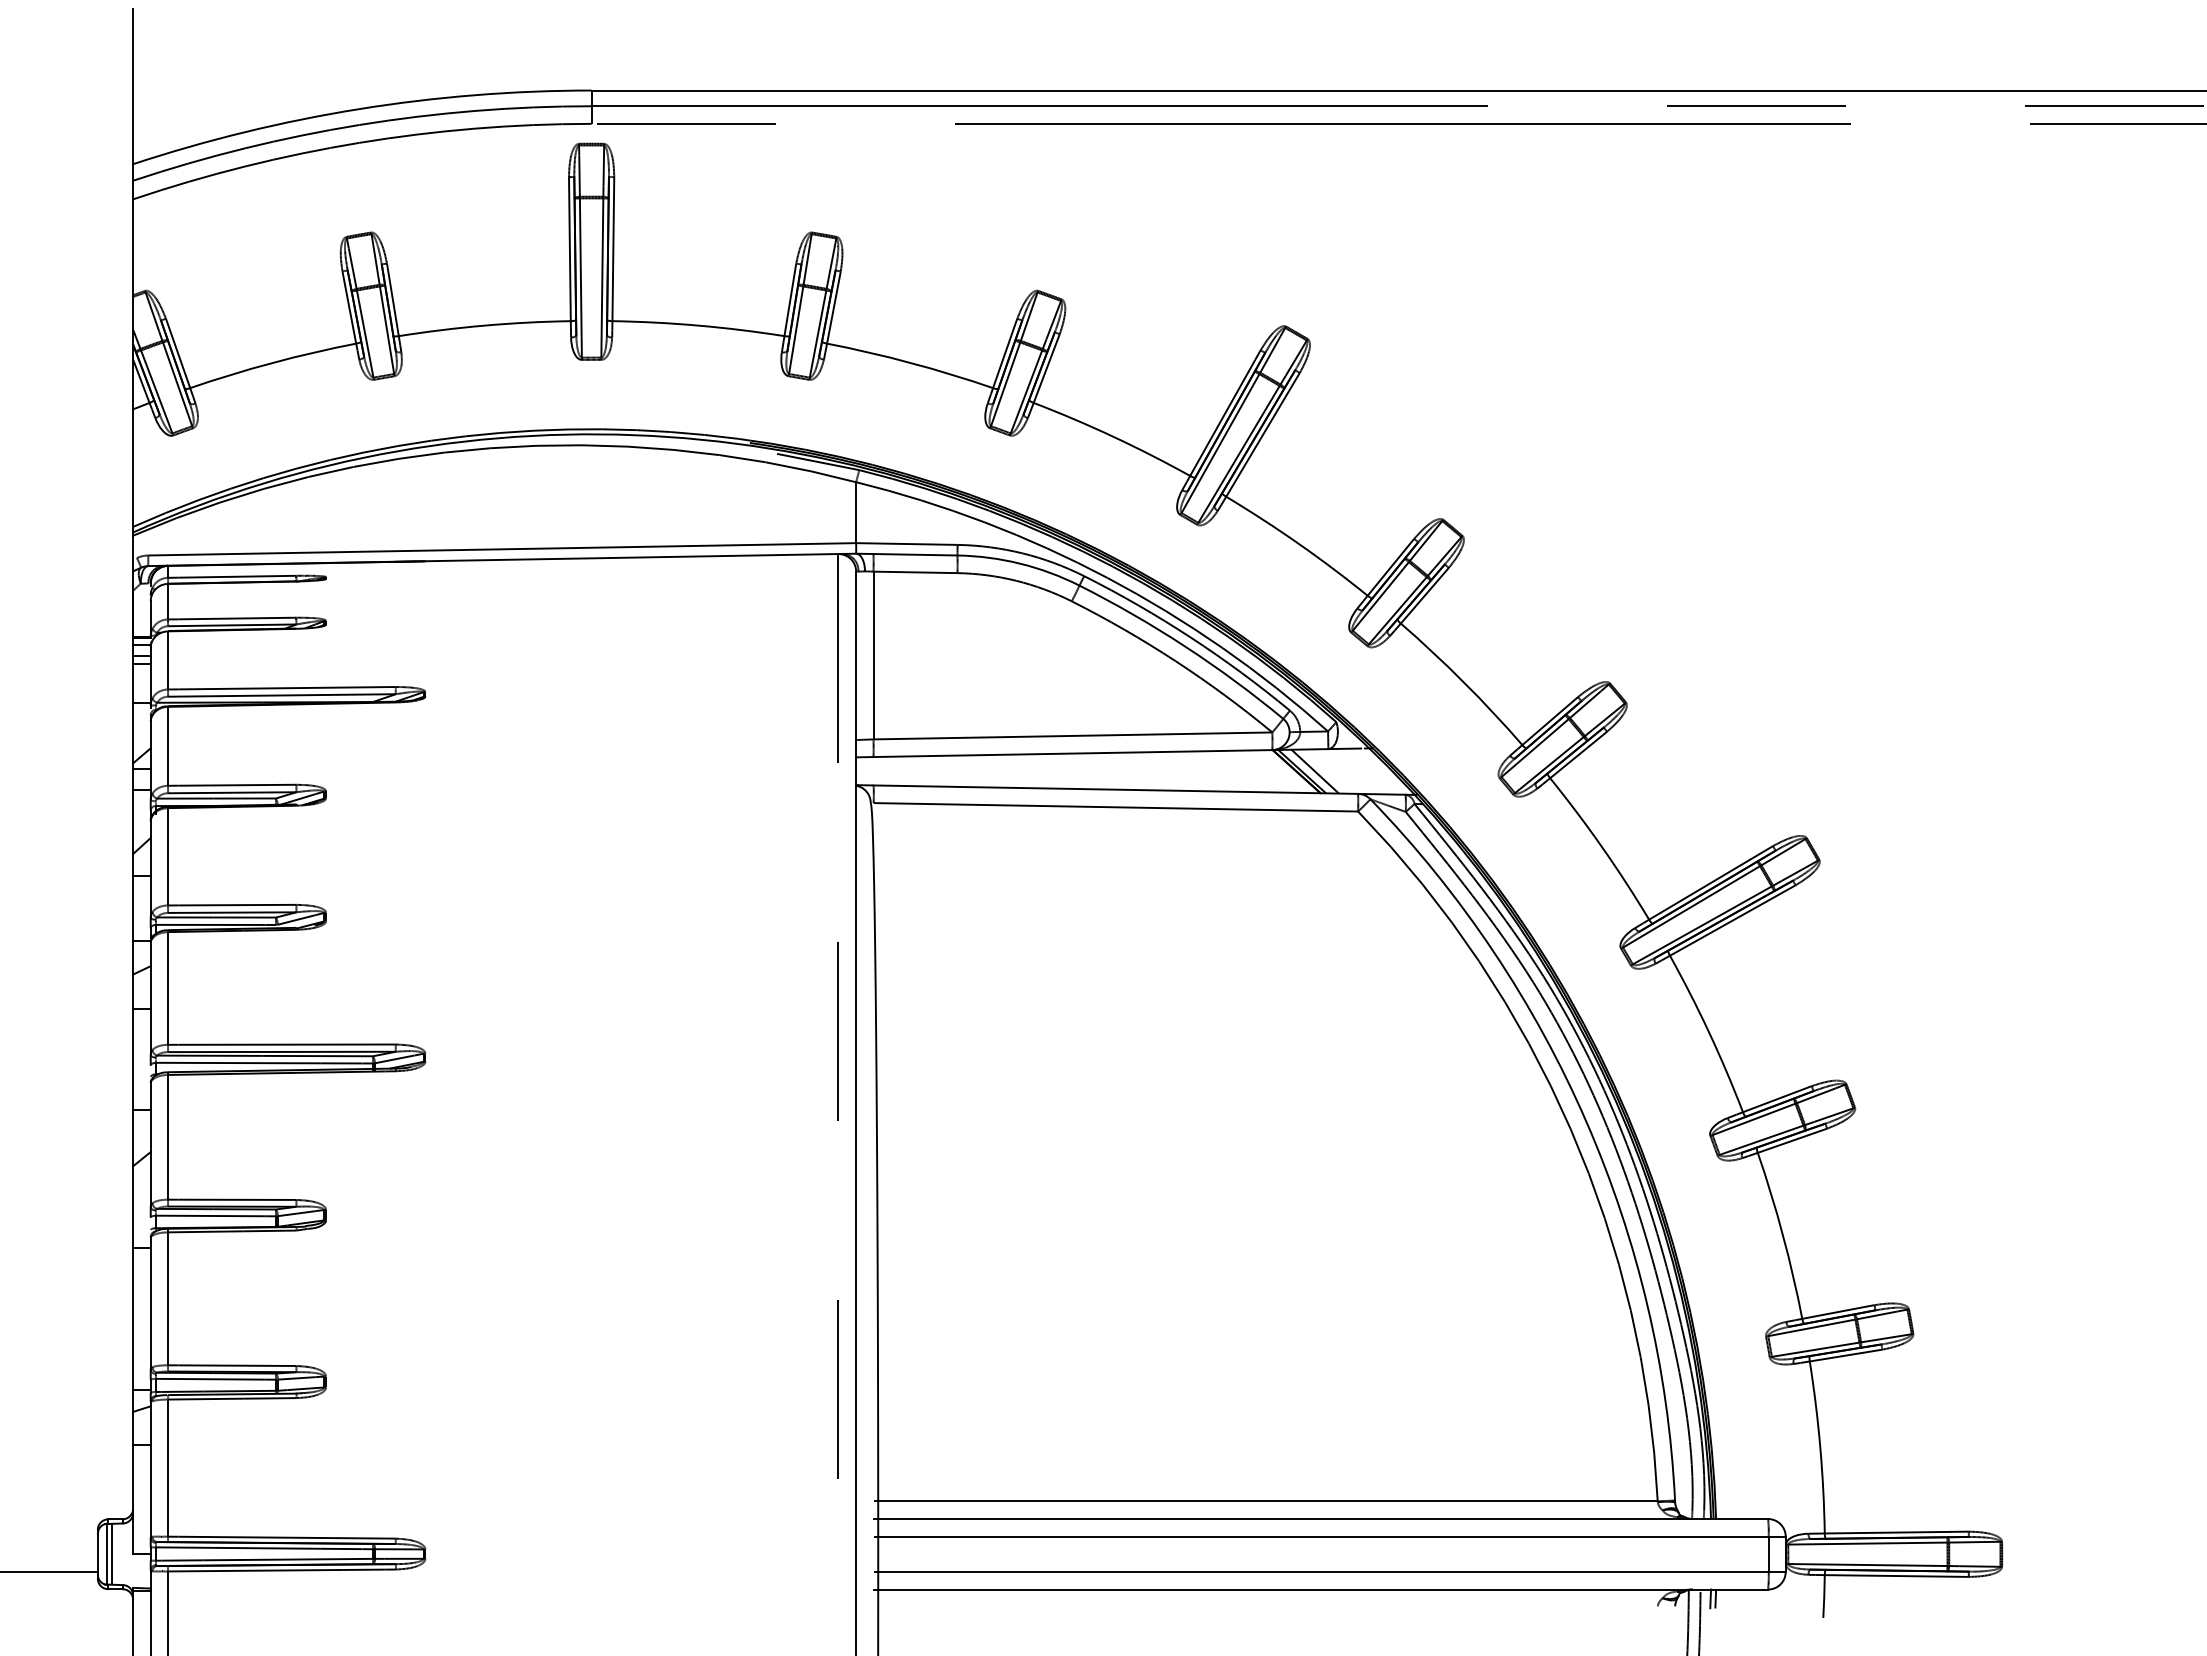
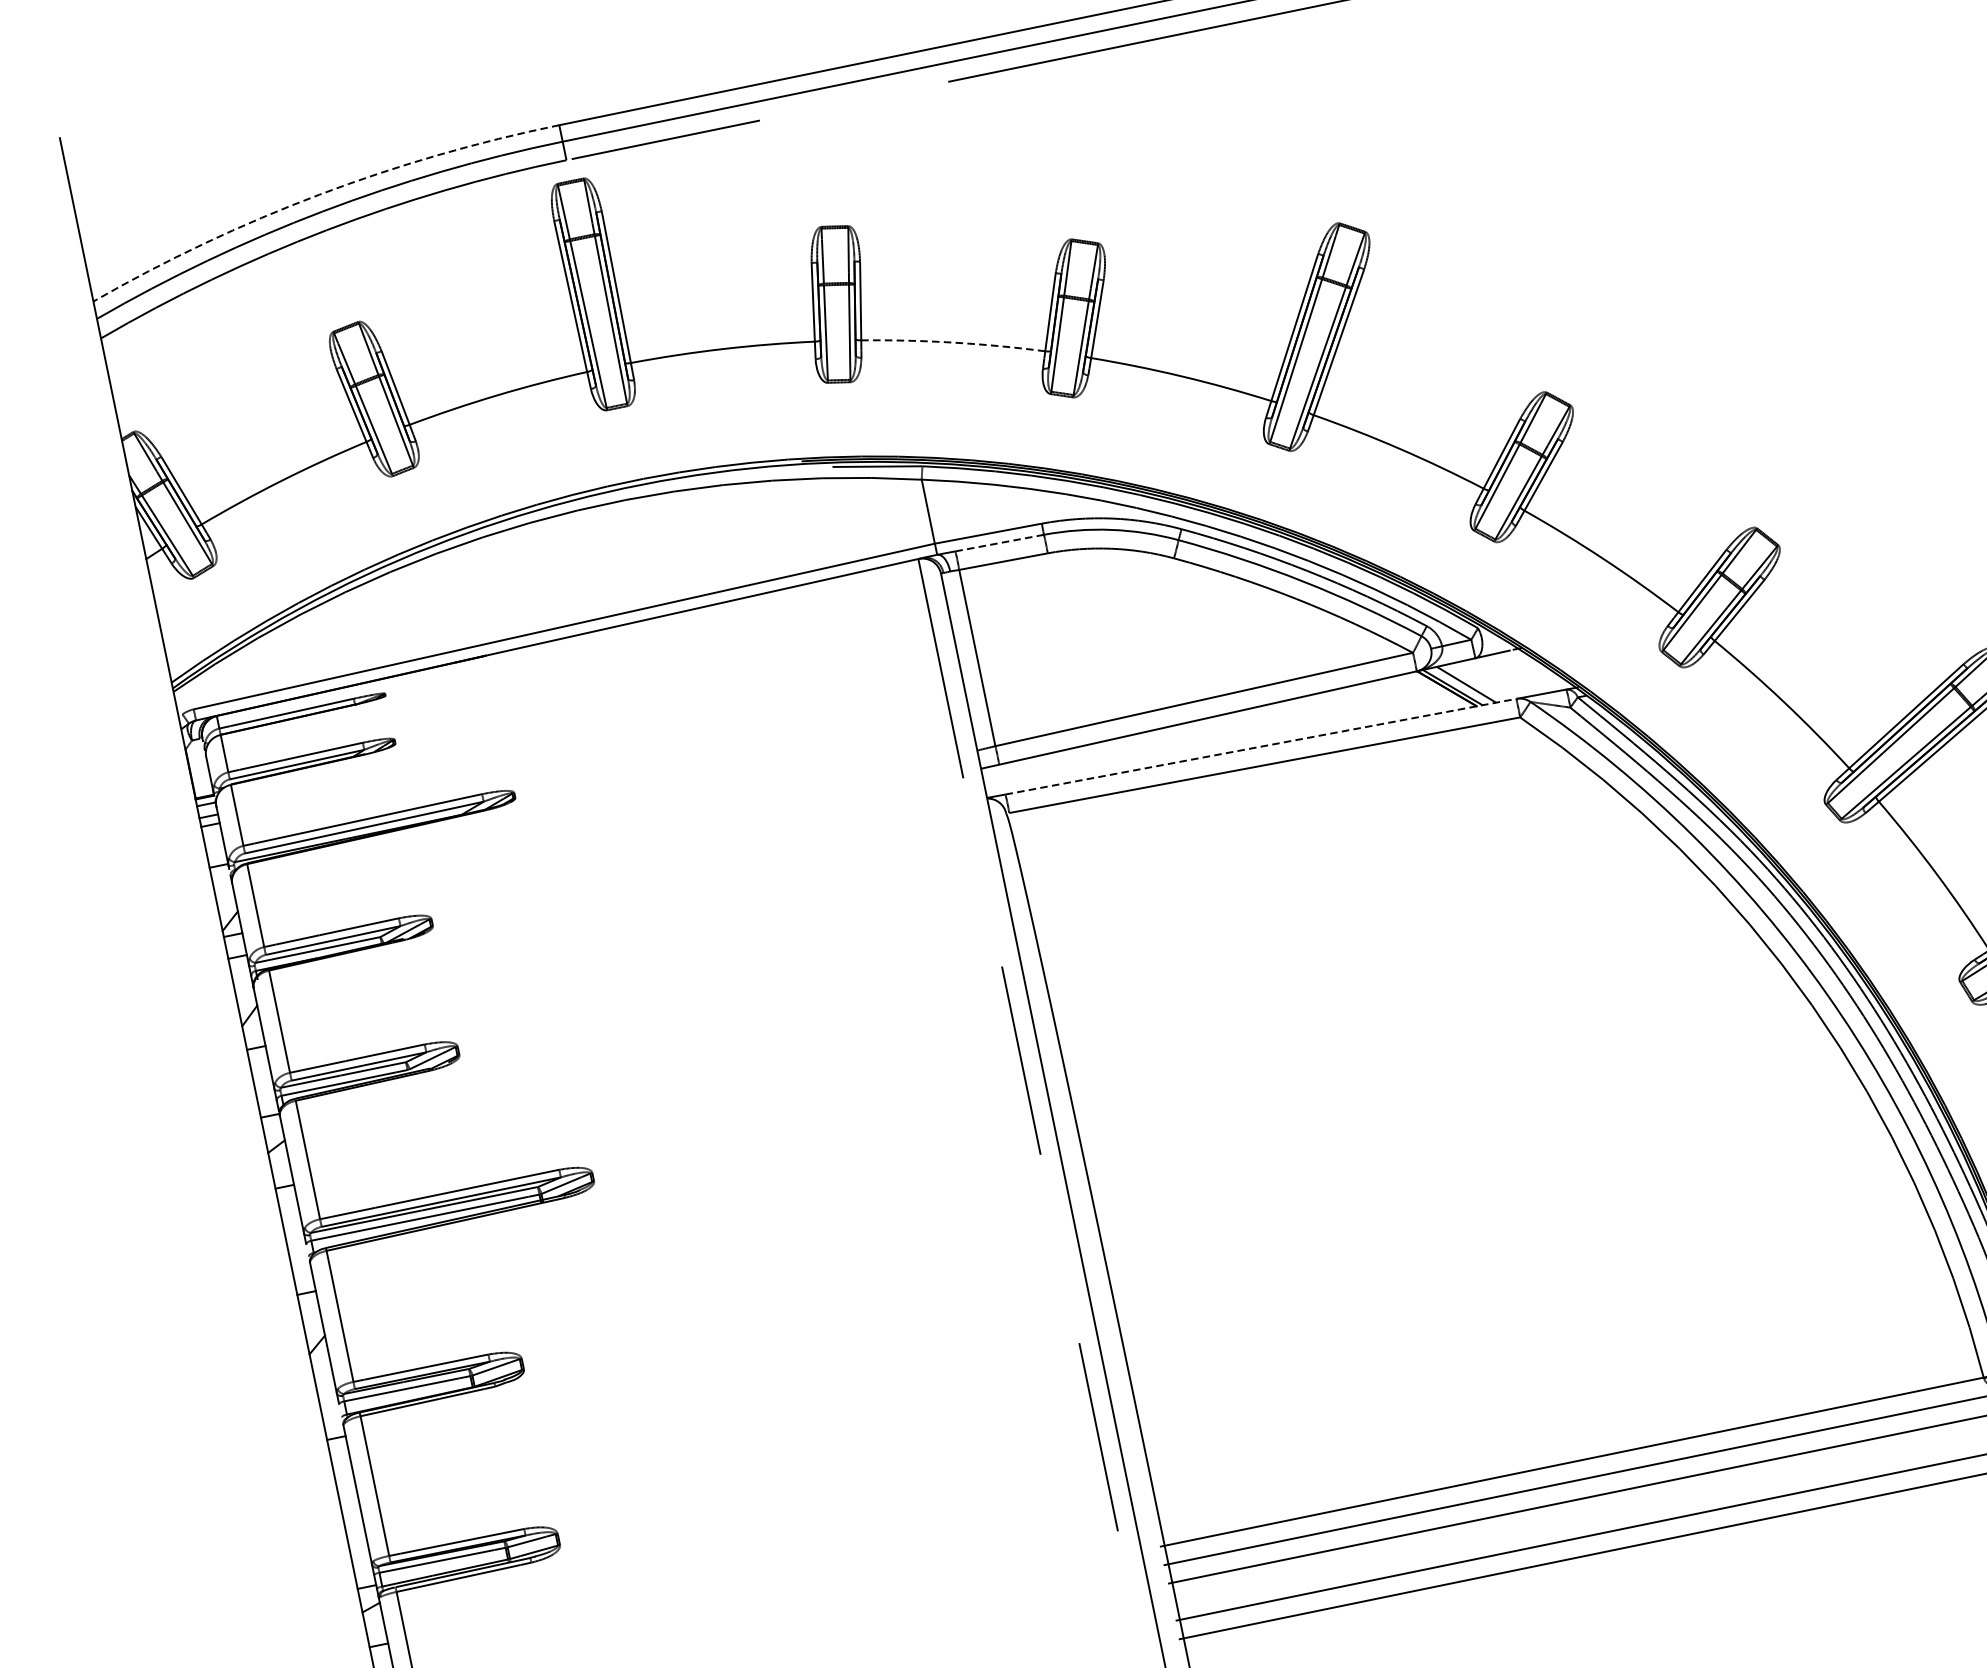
arc: (359, 109) -> (319, 195), solid -> dashed
arc: (910, 363) -> (953, 343), solid -> dashed
line: (915, 554) -> (999, 542), solid -> dashed
line: (1116, 789) -> (1261, 746), solid -> dashed

